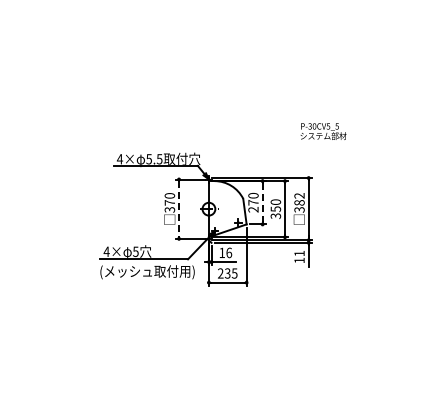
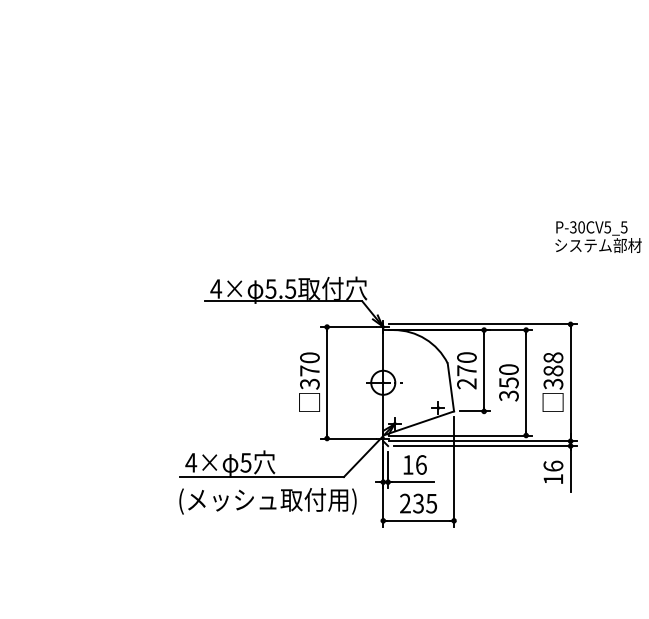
text: (299, 195) -> (553, 357), 382 -> 388
line: (262, 202) -> (483, 370), dashed -> solid
line: (179, 209) -> (327, 383), dashed -> solid
text: (299, 253) -> (553, 466), 11 -> 16

